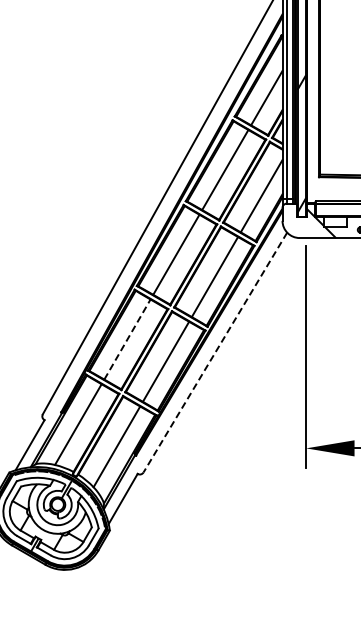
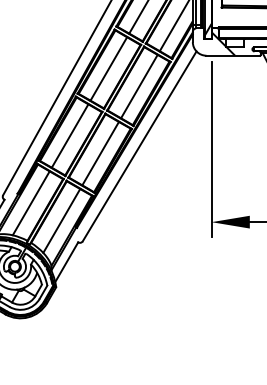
line: (127, 339) -> (70, 136), dashed -> solid
line: (215, 352) -> (139, 146), dashed -> solid

